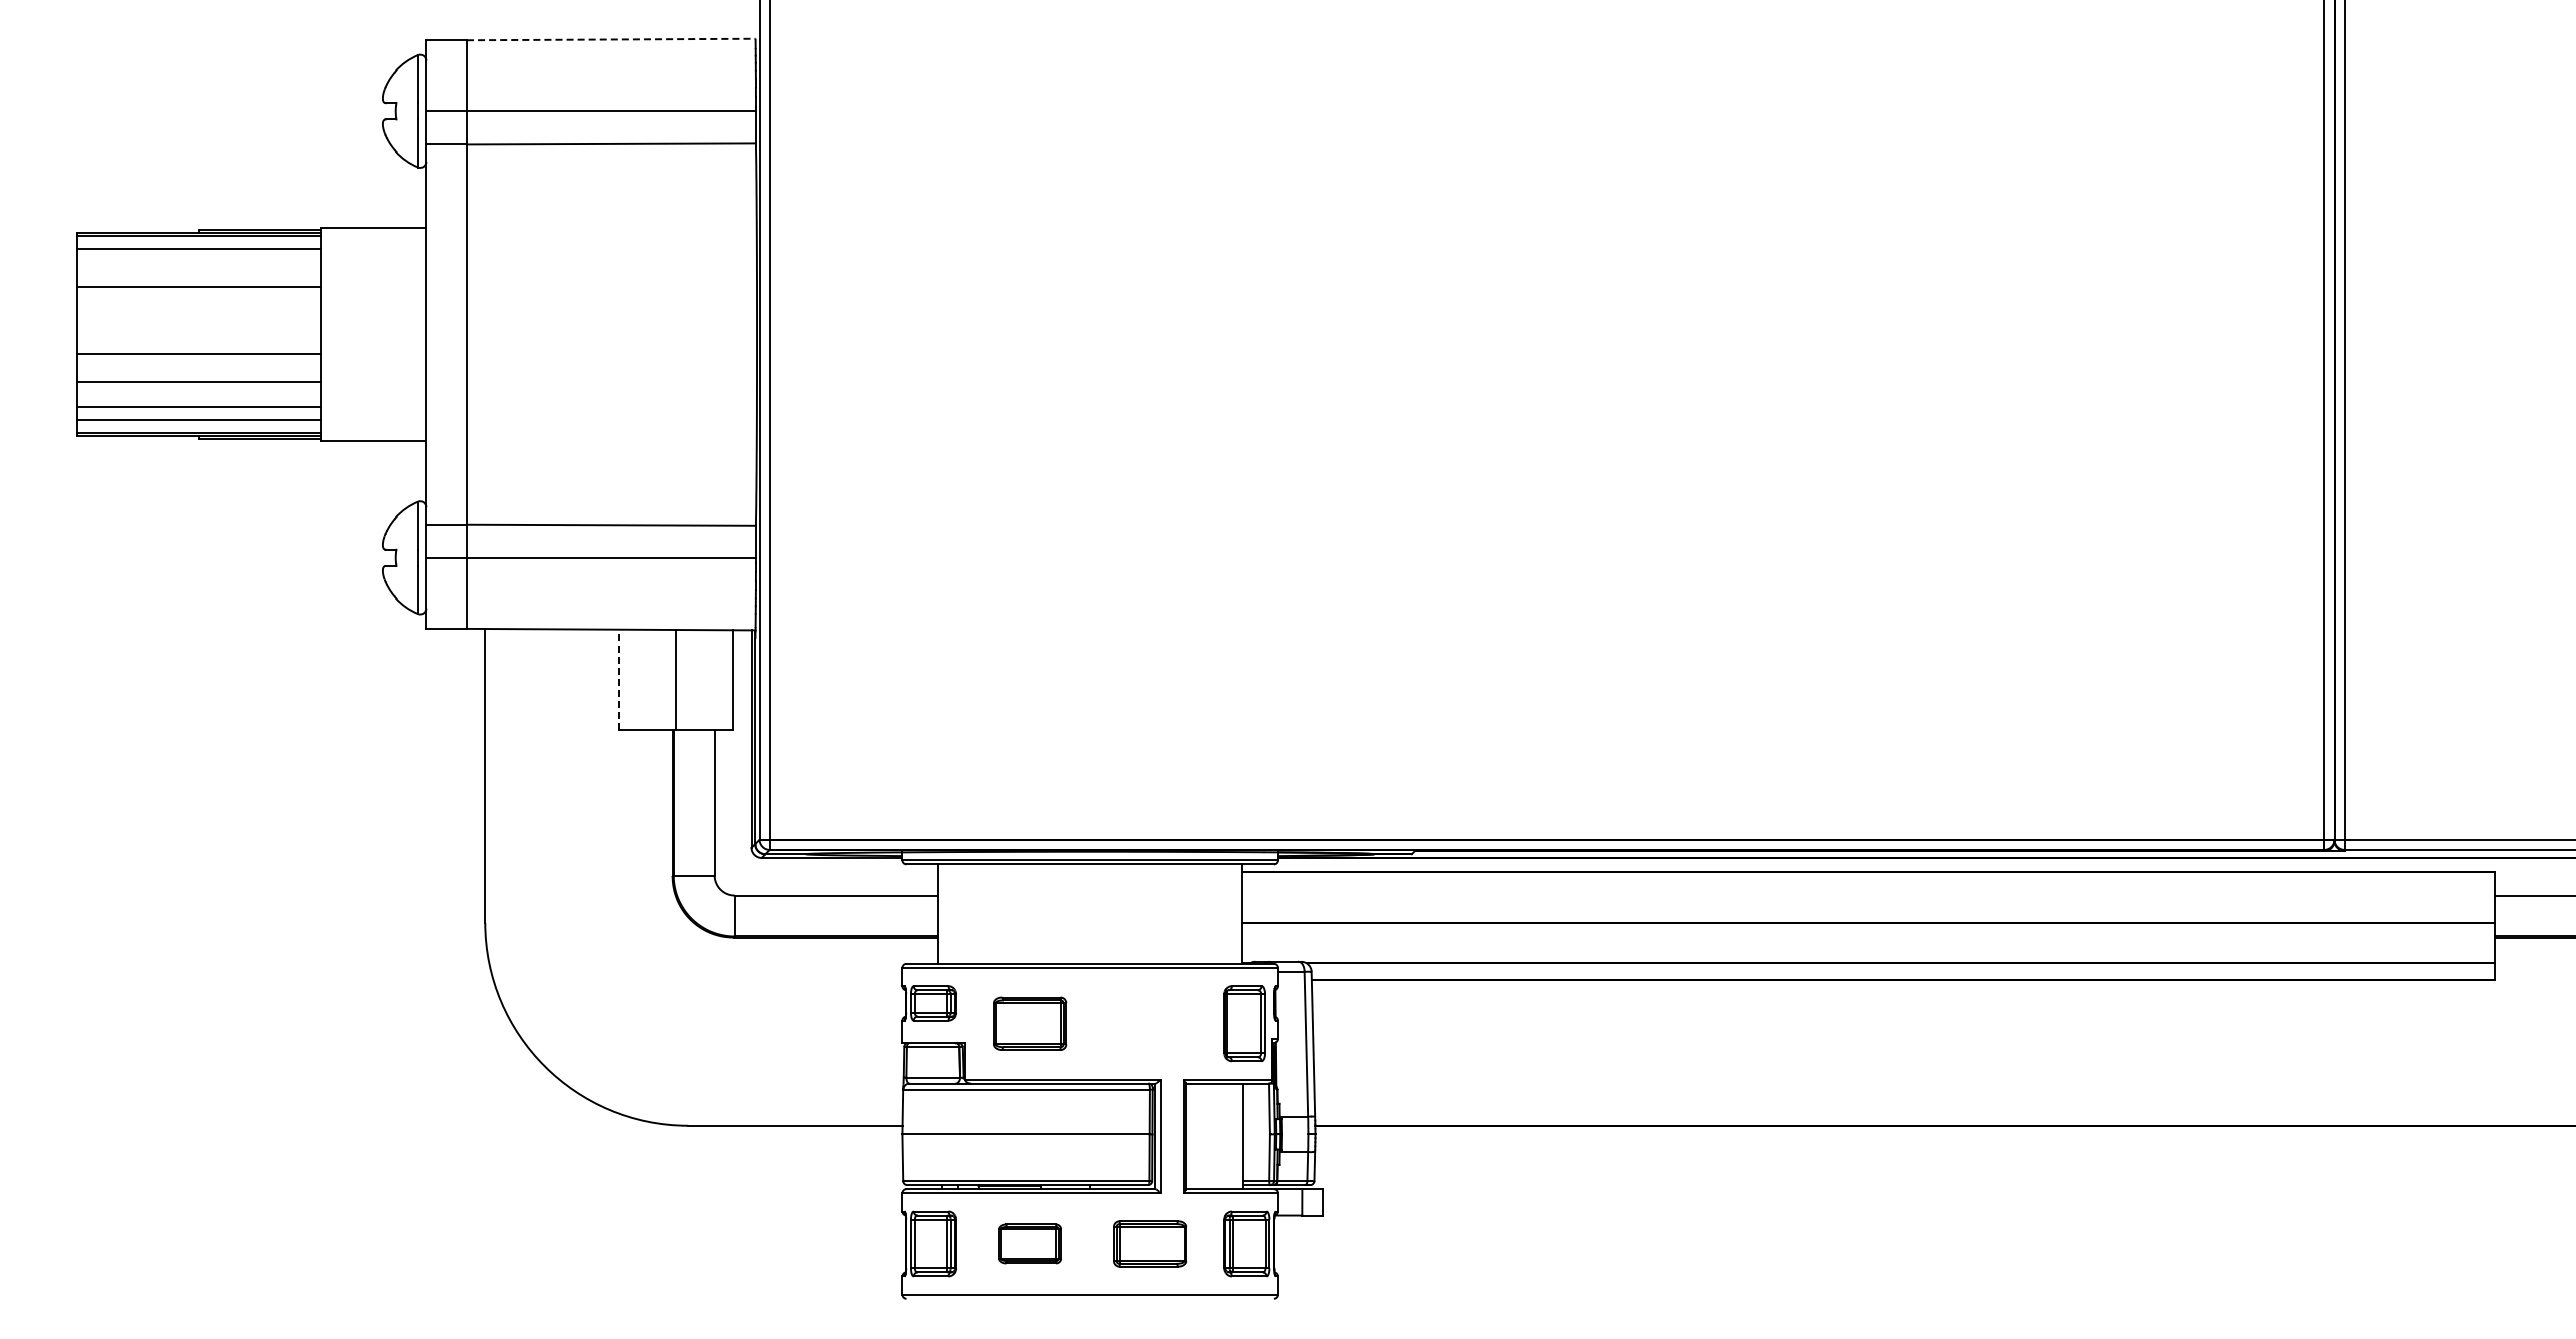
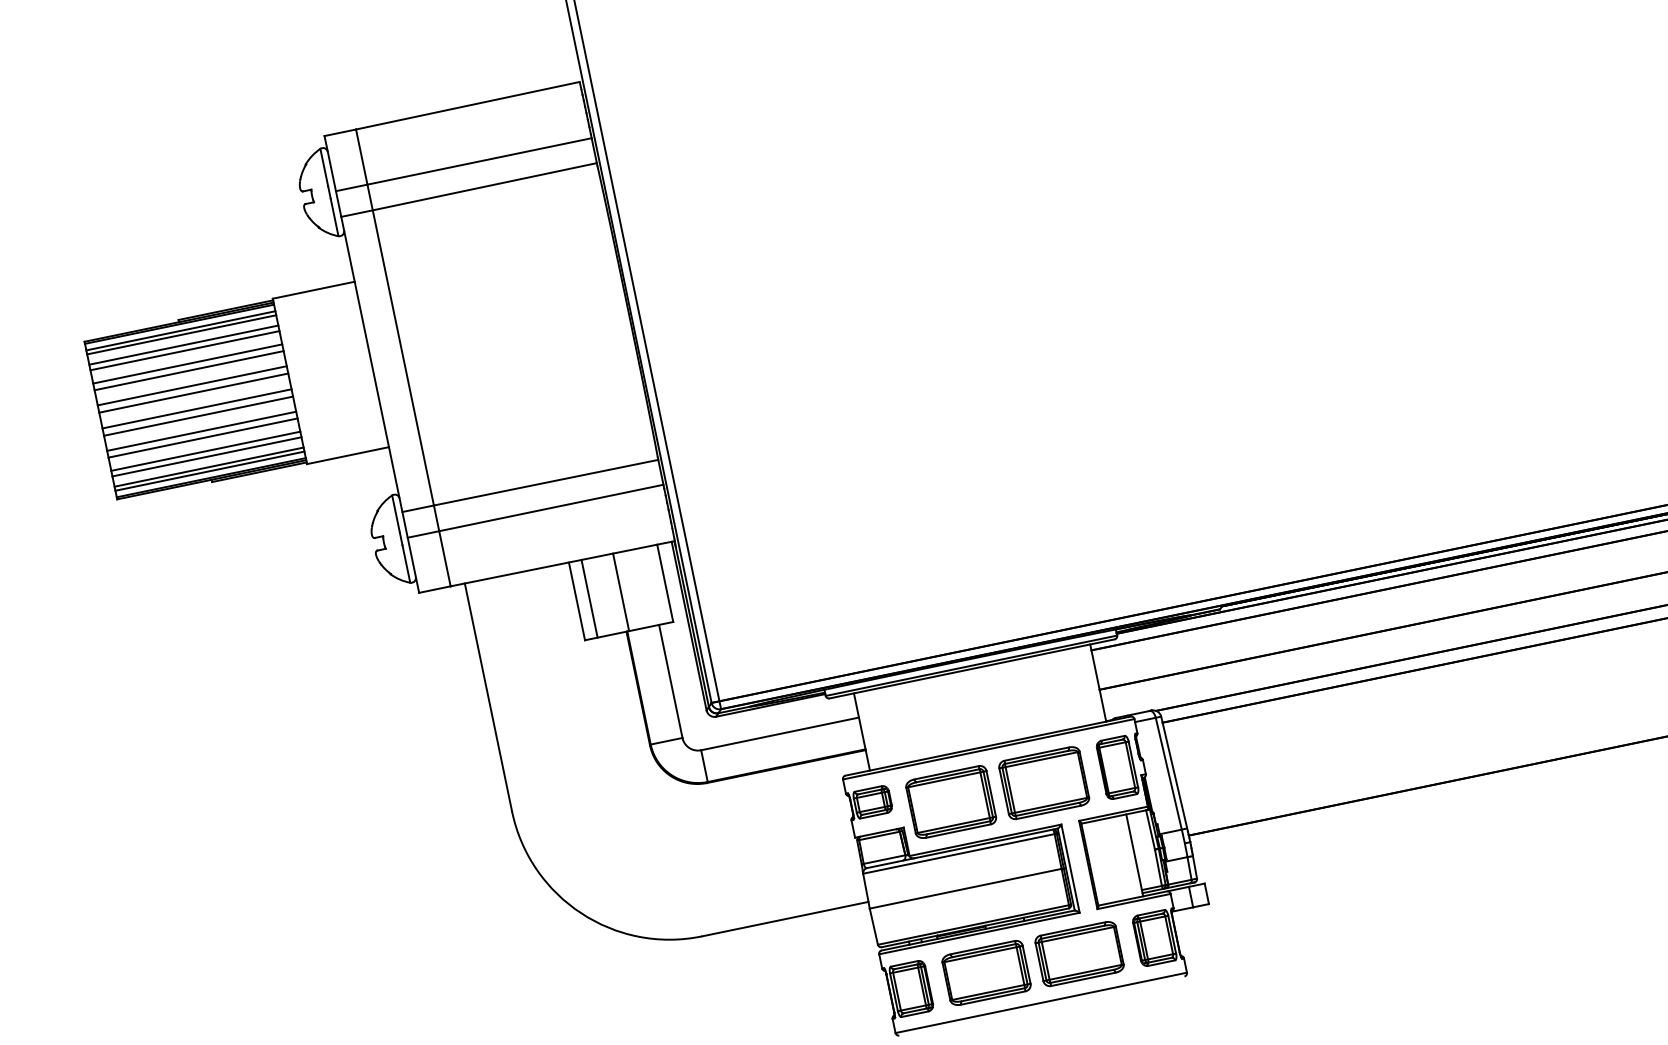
line: (611, 39) -> (468, 105), dashed -> solid
line: (198, 244) -> (180, 331), added
line: (198, 262) -> (183, 345), added
line: (198, 269) -> (184, 350), added
line: (198, 295) -> (188, 370), added
line: (198, 315) -> (191, 386), added
line: (198, 324) -> (193, 393), added
line: (198, 344) -> (196, 408), added
line: (198, 373) -> (201, 431), added
line: (198, 399) -> (205, 451), added
line: (198, 425) -> (209, 471), added
line: (619, 679) -> (577, 601), dashed -> solid
line: (635, 679) -> (589, 598), added
part: (1029, 1023) -> (950, 802), size x1.43
part: (1149, 1023) -> (1043, 782), added
part: (1029, 1243) -> (985, 972), size x1.67
part: (1149, 1243) -> (1079, 953), size x1.43

